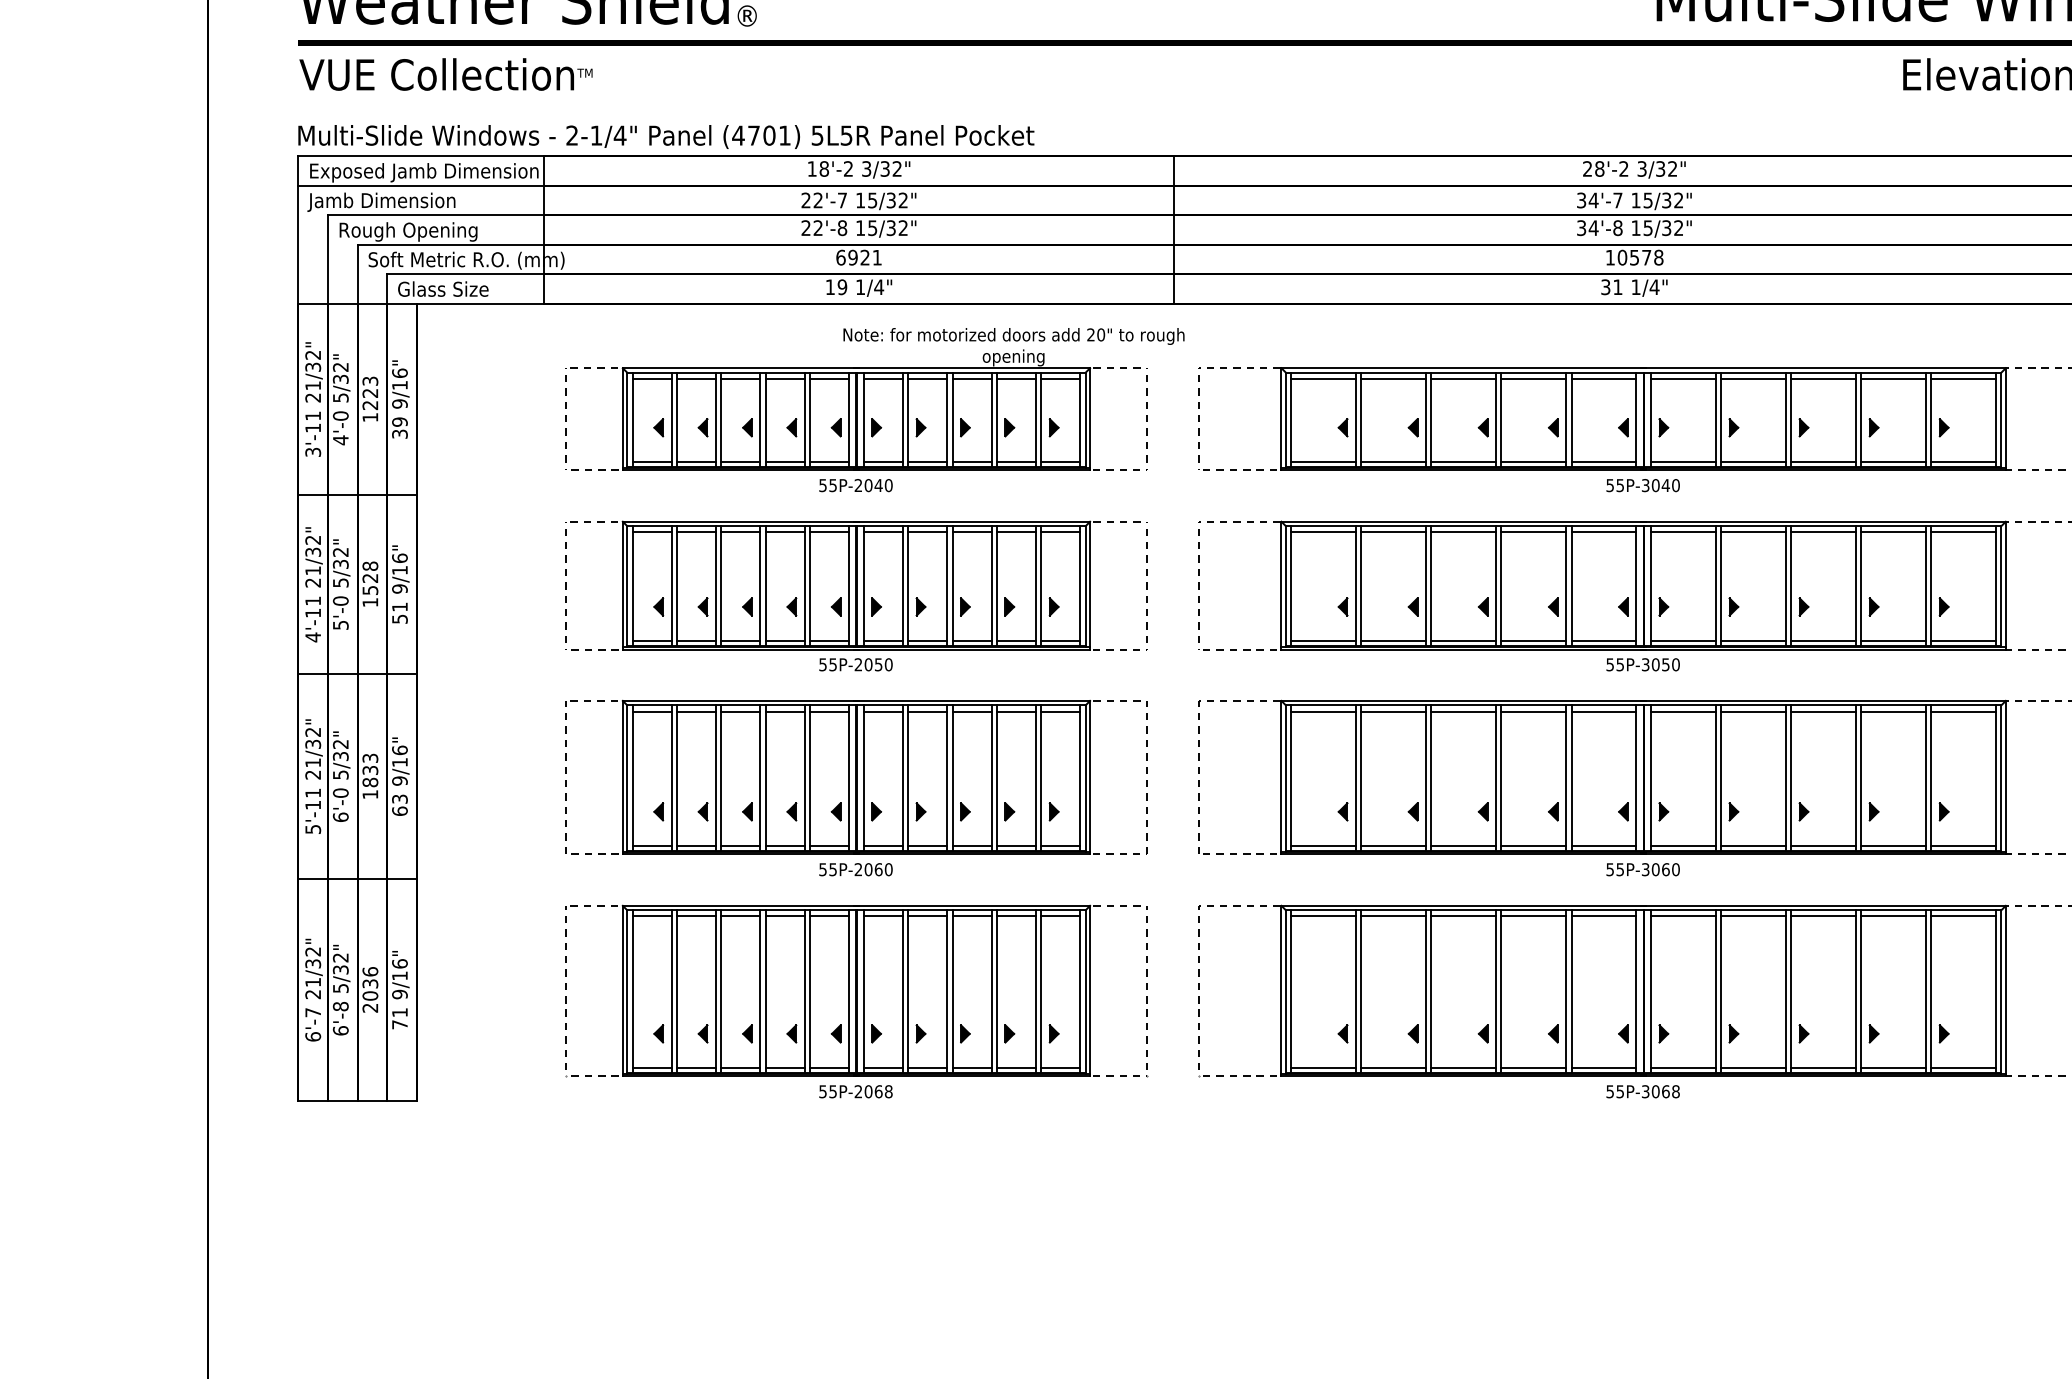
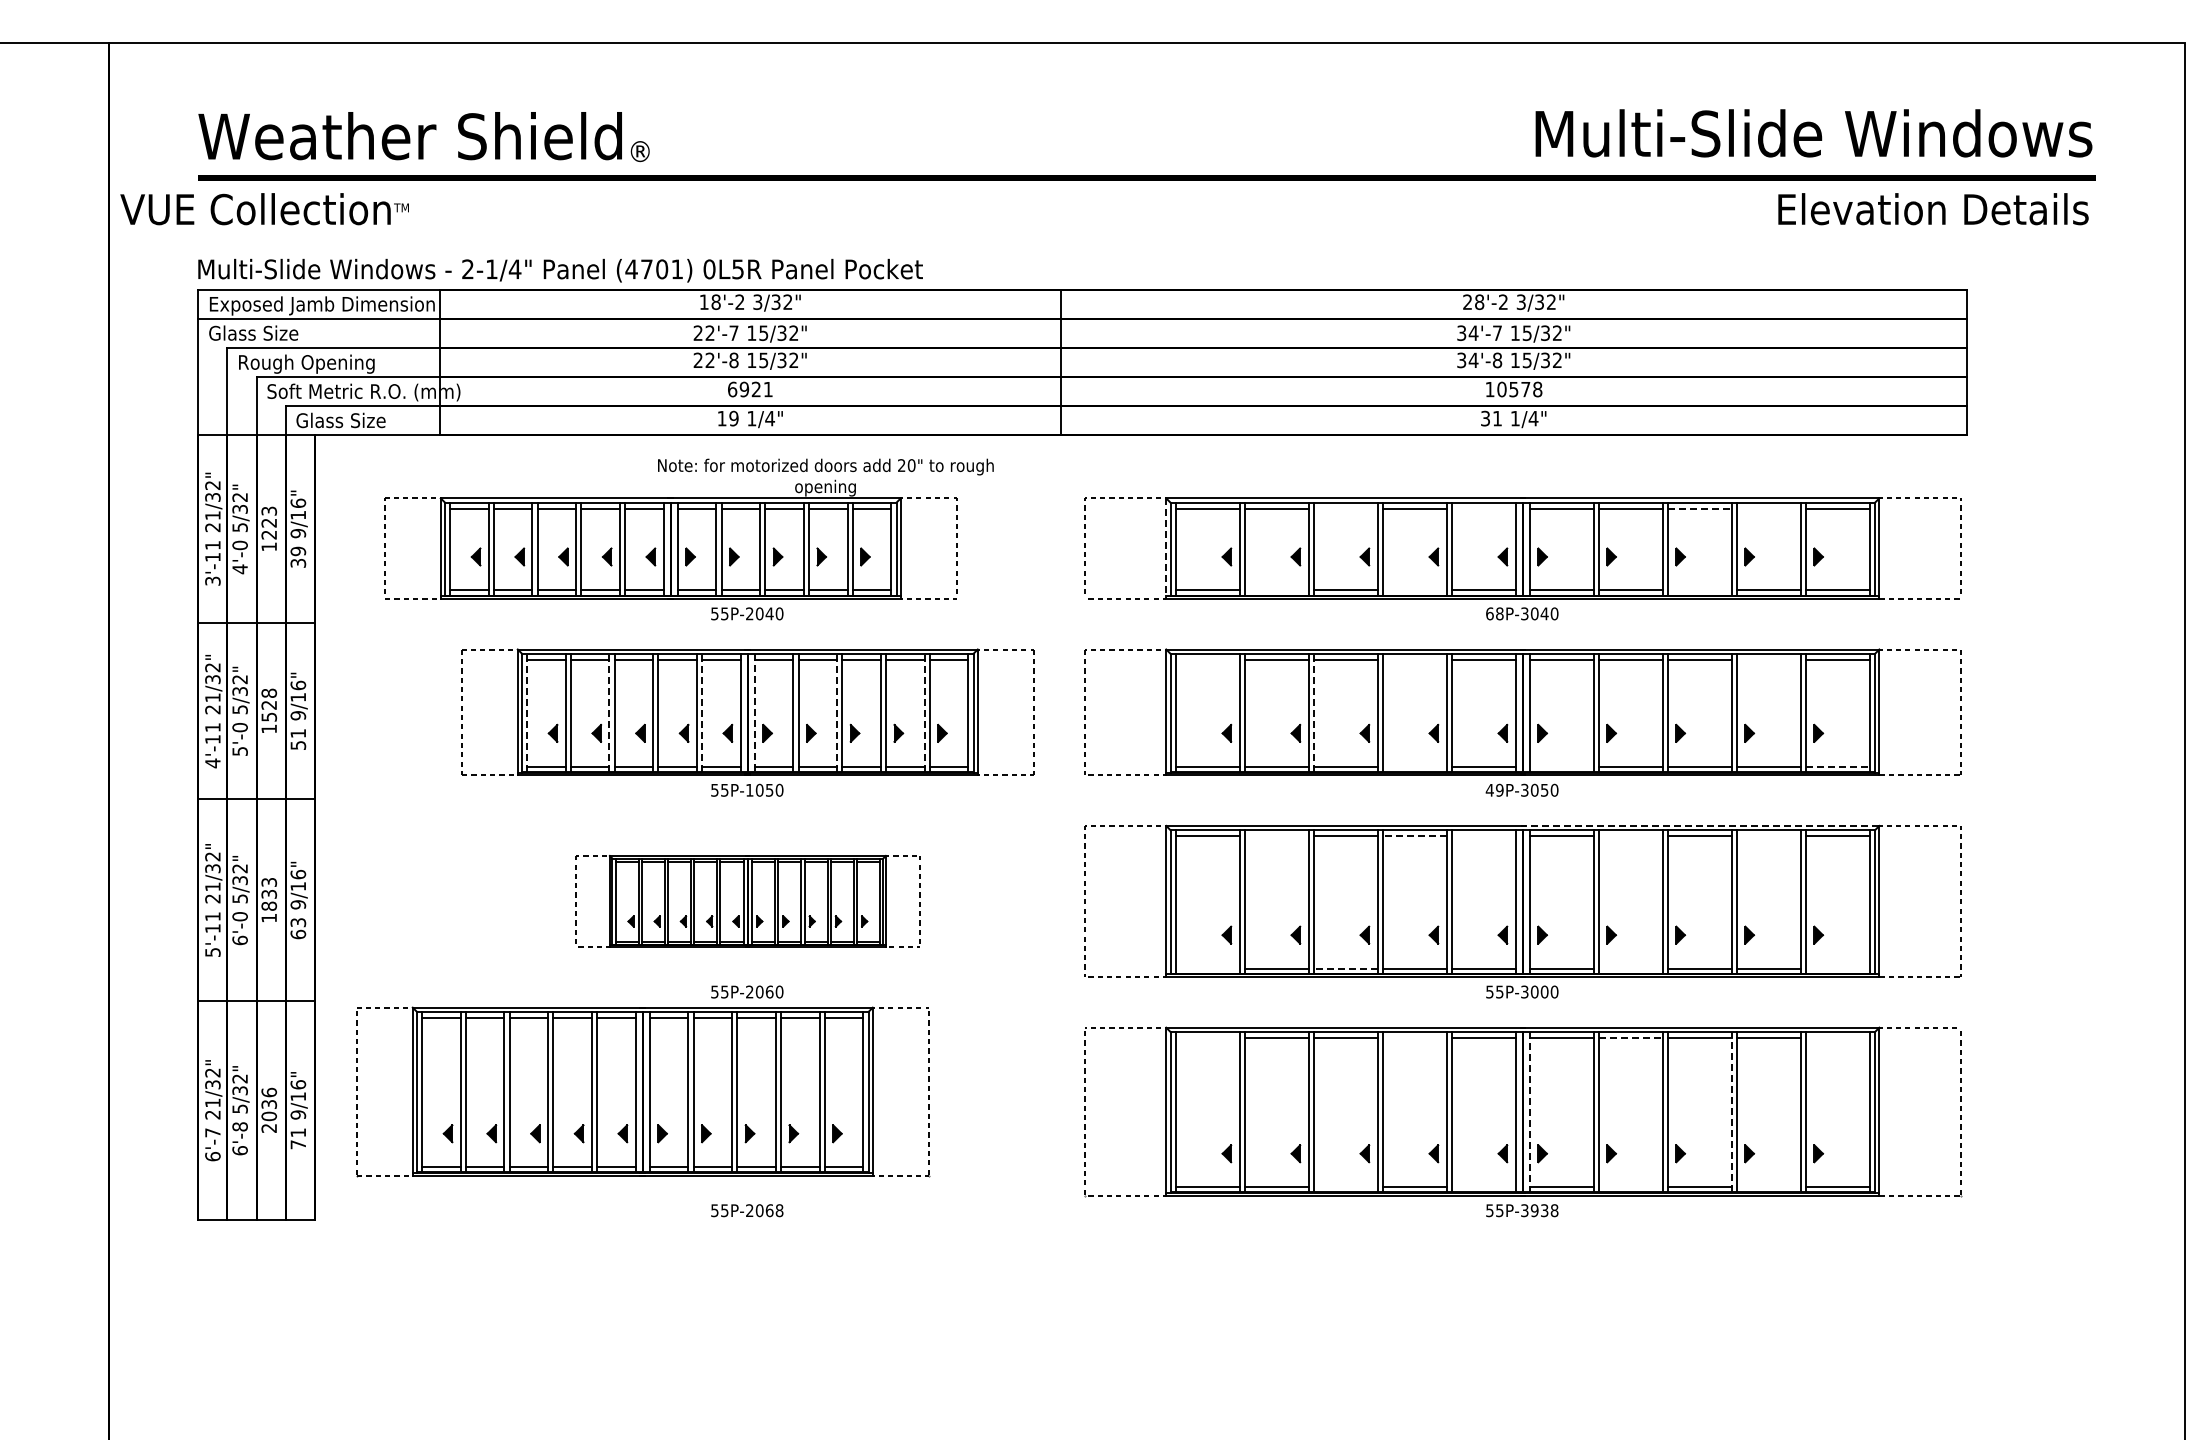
text: (445, 74) -> (264, 209), moved
text: (817, 135) -> (709, 269), 5L5R -> 0L5R
text: (380, 201) -> (279, 334), Jamb Dimension -> Glass Size
line: (1463, 378) -> (1345, 508), removed
line: (1603, 378) -> (1483, 508), removed
line: (1823, 378) -> (1699, 508), solid -> dashed
line: (1893, 378) -> (1768, 508), removed
part: (874, 398) -> (688, 528), moved
line: (1281, 420) -> (1166, 549), solid -> dashed
line: (1393, 461) -> (1276, 590), removed
line: (1533, 461) -> (1414, 590), removed
line: (1823, 461) -> (1699, 590), removed
text: (1614, 485) -> (1494, 613), 55P-3040 -> 68P-3040
line: (1323, 531) -> (1207, 659), removed
line: (1533, 531) -> (1414, 659), removed
line: (1893, 531) -> (1768, 659), removed
line: (632, 585) -> (527, 712), solid -> dashed
line: (716, 585) -> (609, 712), solid -> dashed
line: (810, 585) -> (702, 712), solid -> dashed
line: (947, 585) -> (837, 712), solid -> dashed
line: (1035, 585) -> (924, 712), solid -> dashed
line: (1431, 585) -> (1313, 712), solid -> dashed
line: (864, 586) -> (755, 713), solid -> dashed
line: (1533, 640) -> (1414, 766), removed
line: (1682, 640) -> (1561, 766), removed
line: (1963, 640) -> (1837, 766), solid -> dashed
text: (858, 663) -> (749, 789), 55P-2050 -> 55P-1050
text: (1614, 663) -> (1494, 789), 55P-3050 -> 49P-3050
line: (1823, 700) -> (1699, 825), solid -> dashed
line: (1393, 711) -> (1276, 836), removed
line: (1533, 711) -> (1414, 836), solid -> dashed
line: (1603, 711) -> (1483, 836), removed
line: (1753, 711) -> (1630, 836), removed
line: (1893, 711) -> (1768, 836), removed
part: (856, 776) -> (747, 900), size x0.6
line: (1323, 845) -> (1207, 968), removed
line: (1463, 845) -> (1345, 968), solid -> dashed
line: (1753, 845) -> (1630, 968), removed
line: (1963, 845) -> (1837, 968), removed
text: (1665, 869) -> (1544, 991), 55P-3060 -> 55P-3000
line: (1323, 916) -> (1207, 1038), removed
line: (1533, 916) -> (1414, 1038), removed
line: (1753, 916) -> (1630, 1038), solid -> dashed
line: (1963, 916) -> (1837, 1038), removed
part: (857, 991) -> (643, 1091), moved
line: (1855, 991) -> (1731, 1111), solid -> dashed
line: (1651, 992) -> (1530, 1112), solid -> dashed
line: (1463, 1068) -> (1345, 1187), removed
line: (1603, 1068) -> (1483, 1187), removed
line: (1753, 1068) -> (1630, 1187), removed
line: (1893, 1068) -> (1768, 1187), removed
text: (1660, 1091) -> (1539, 1210), 55P-3068 -> 55P-3938

